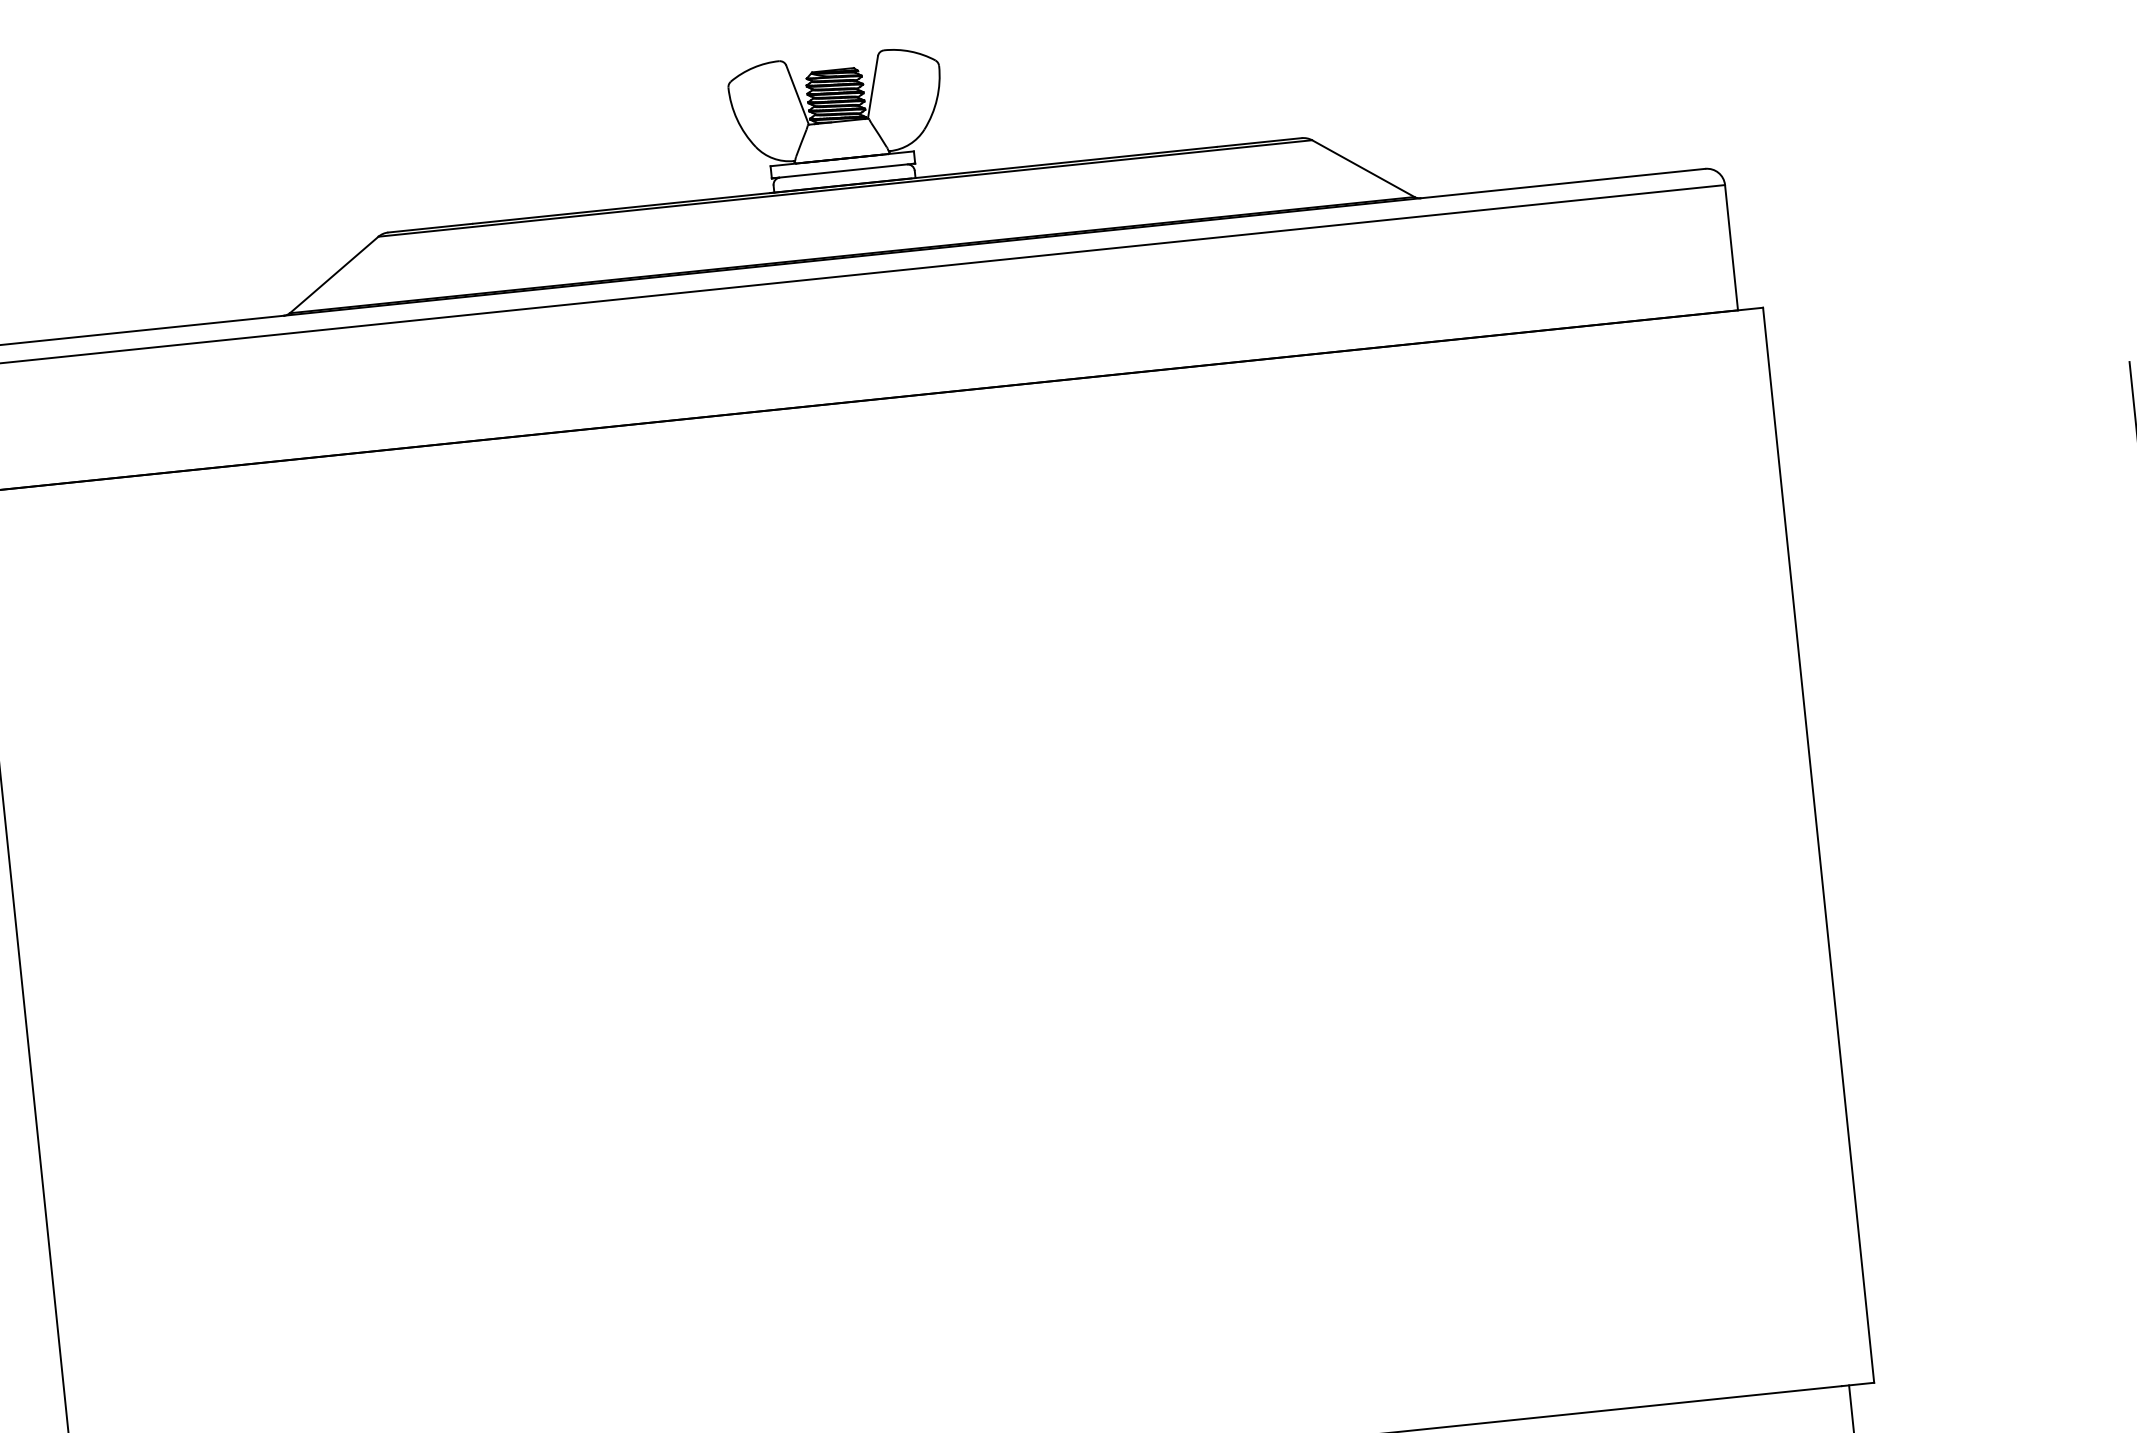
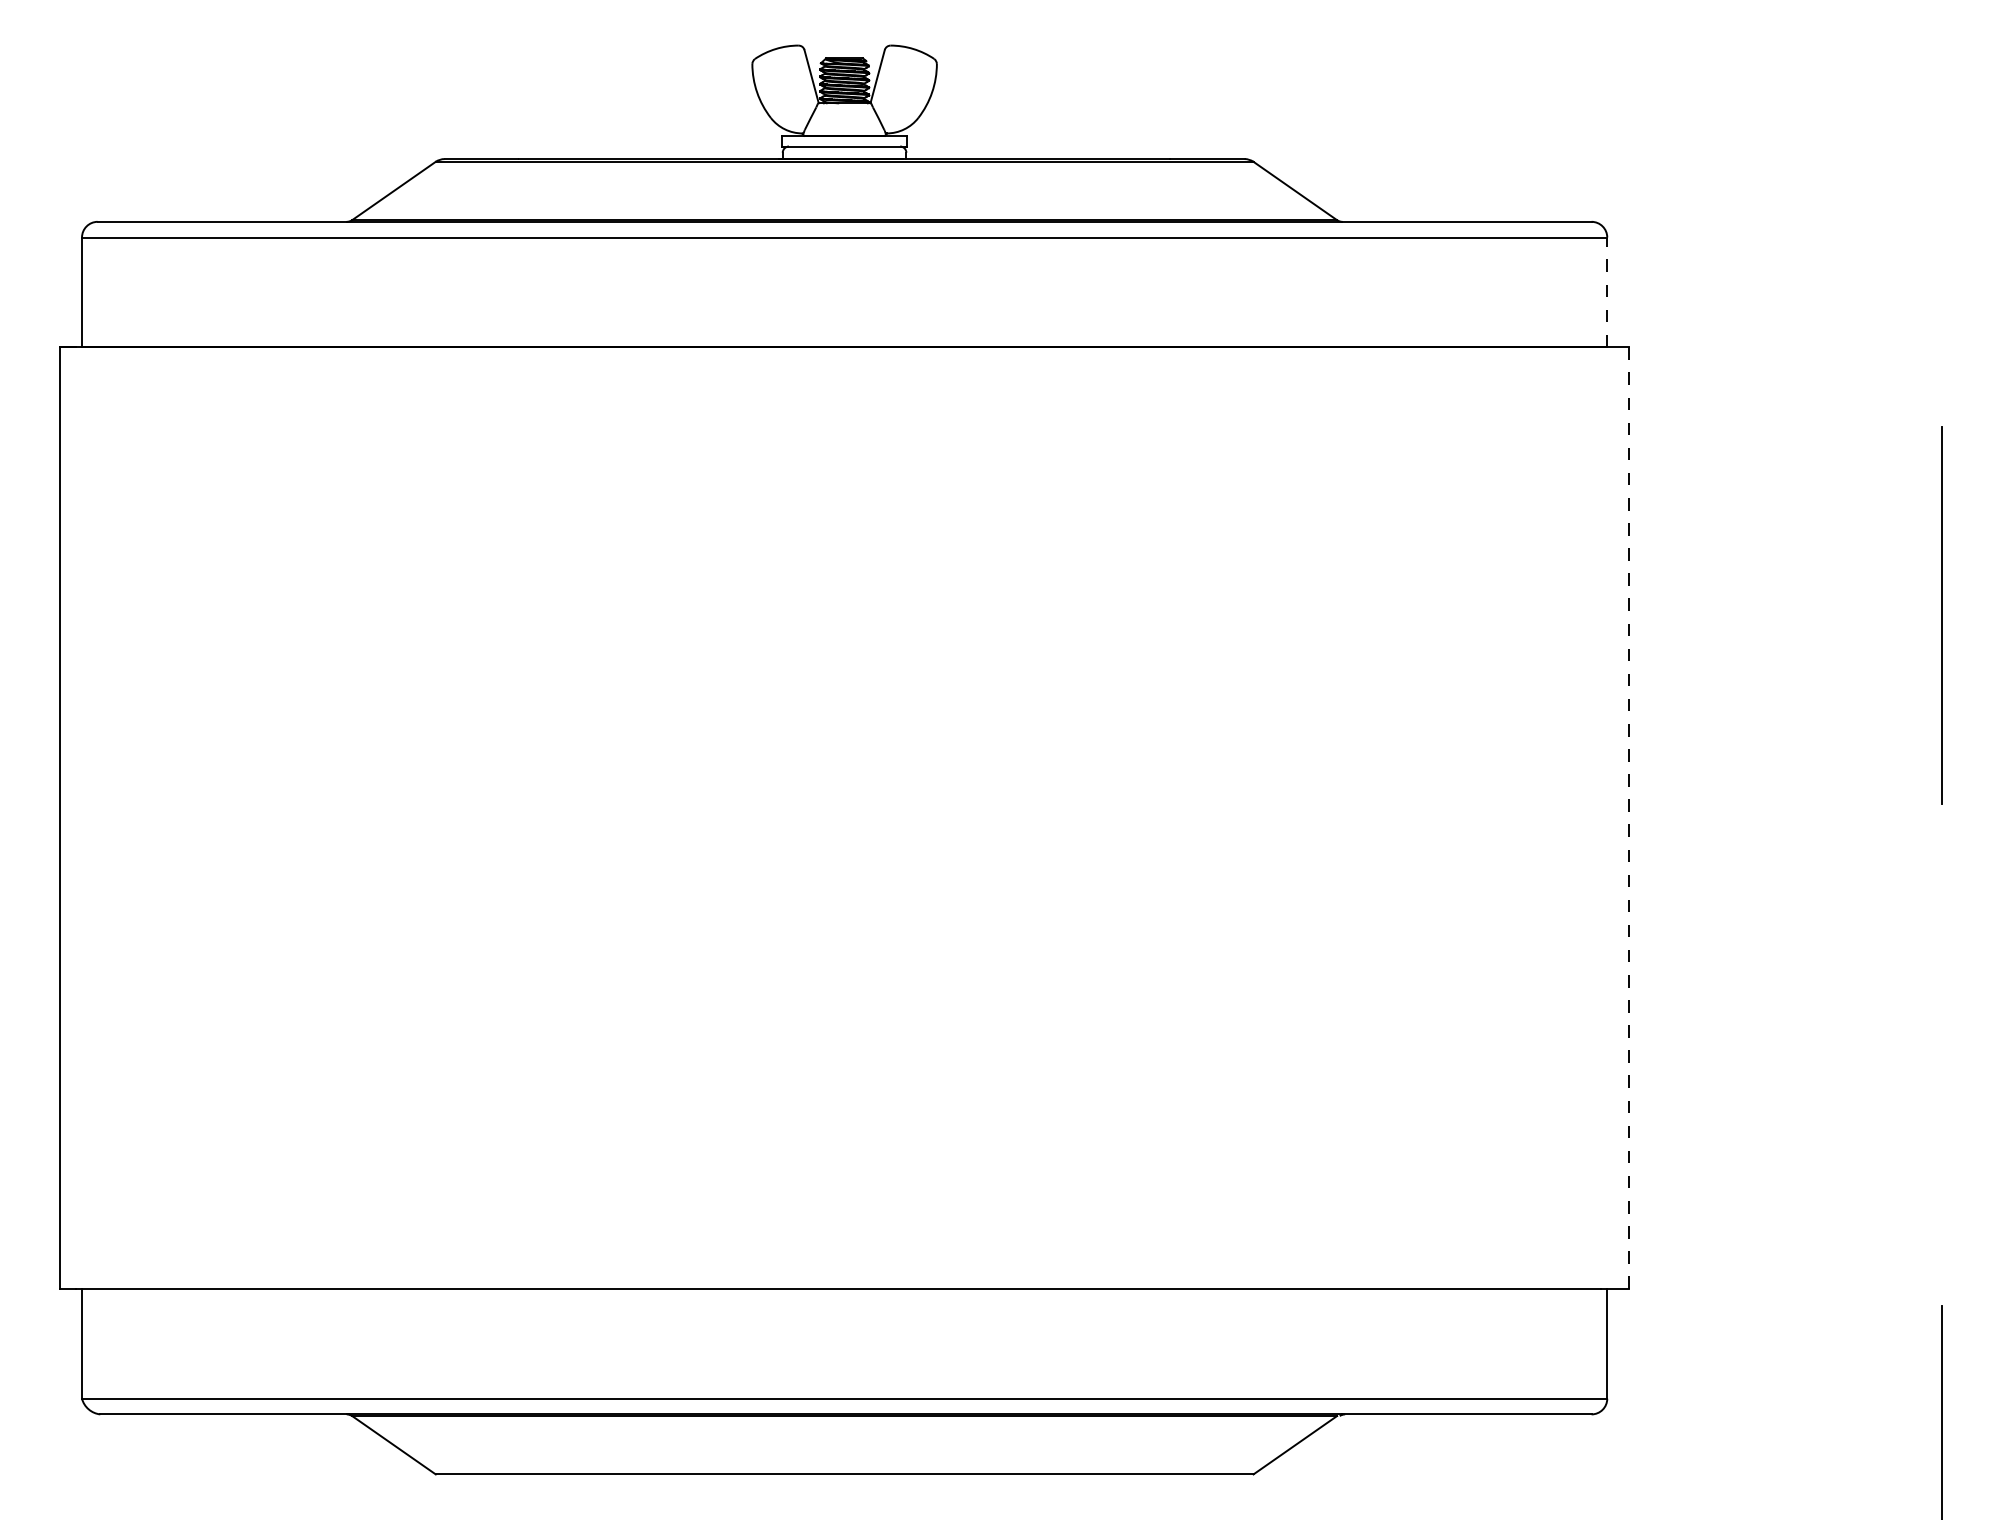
line: (1731, 247) -> (1607, 292), solid -> dashed
line: (1818, 845) -> (1629, 818), solid -> dashed

